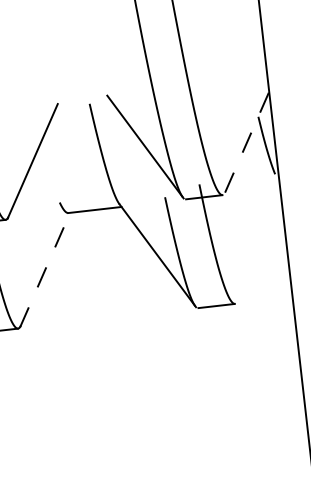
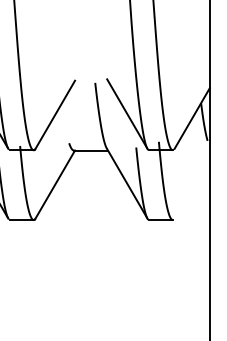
line: (247, 142) -> (192, 118), dashed -> solid
line: (45, 269) -> (55, 184), dashed -> solid

